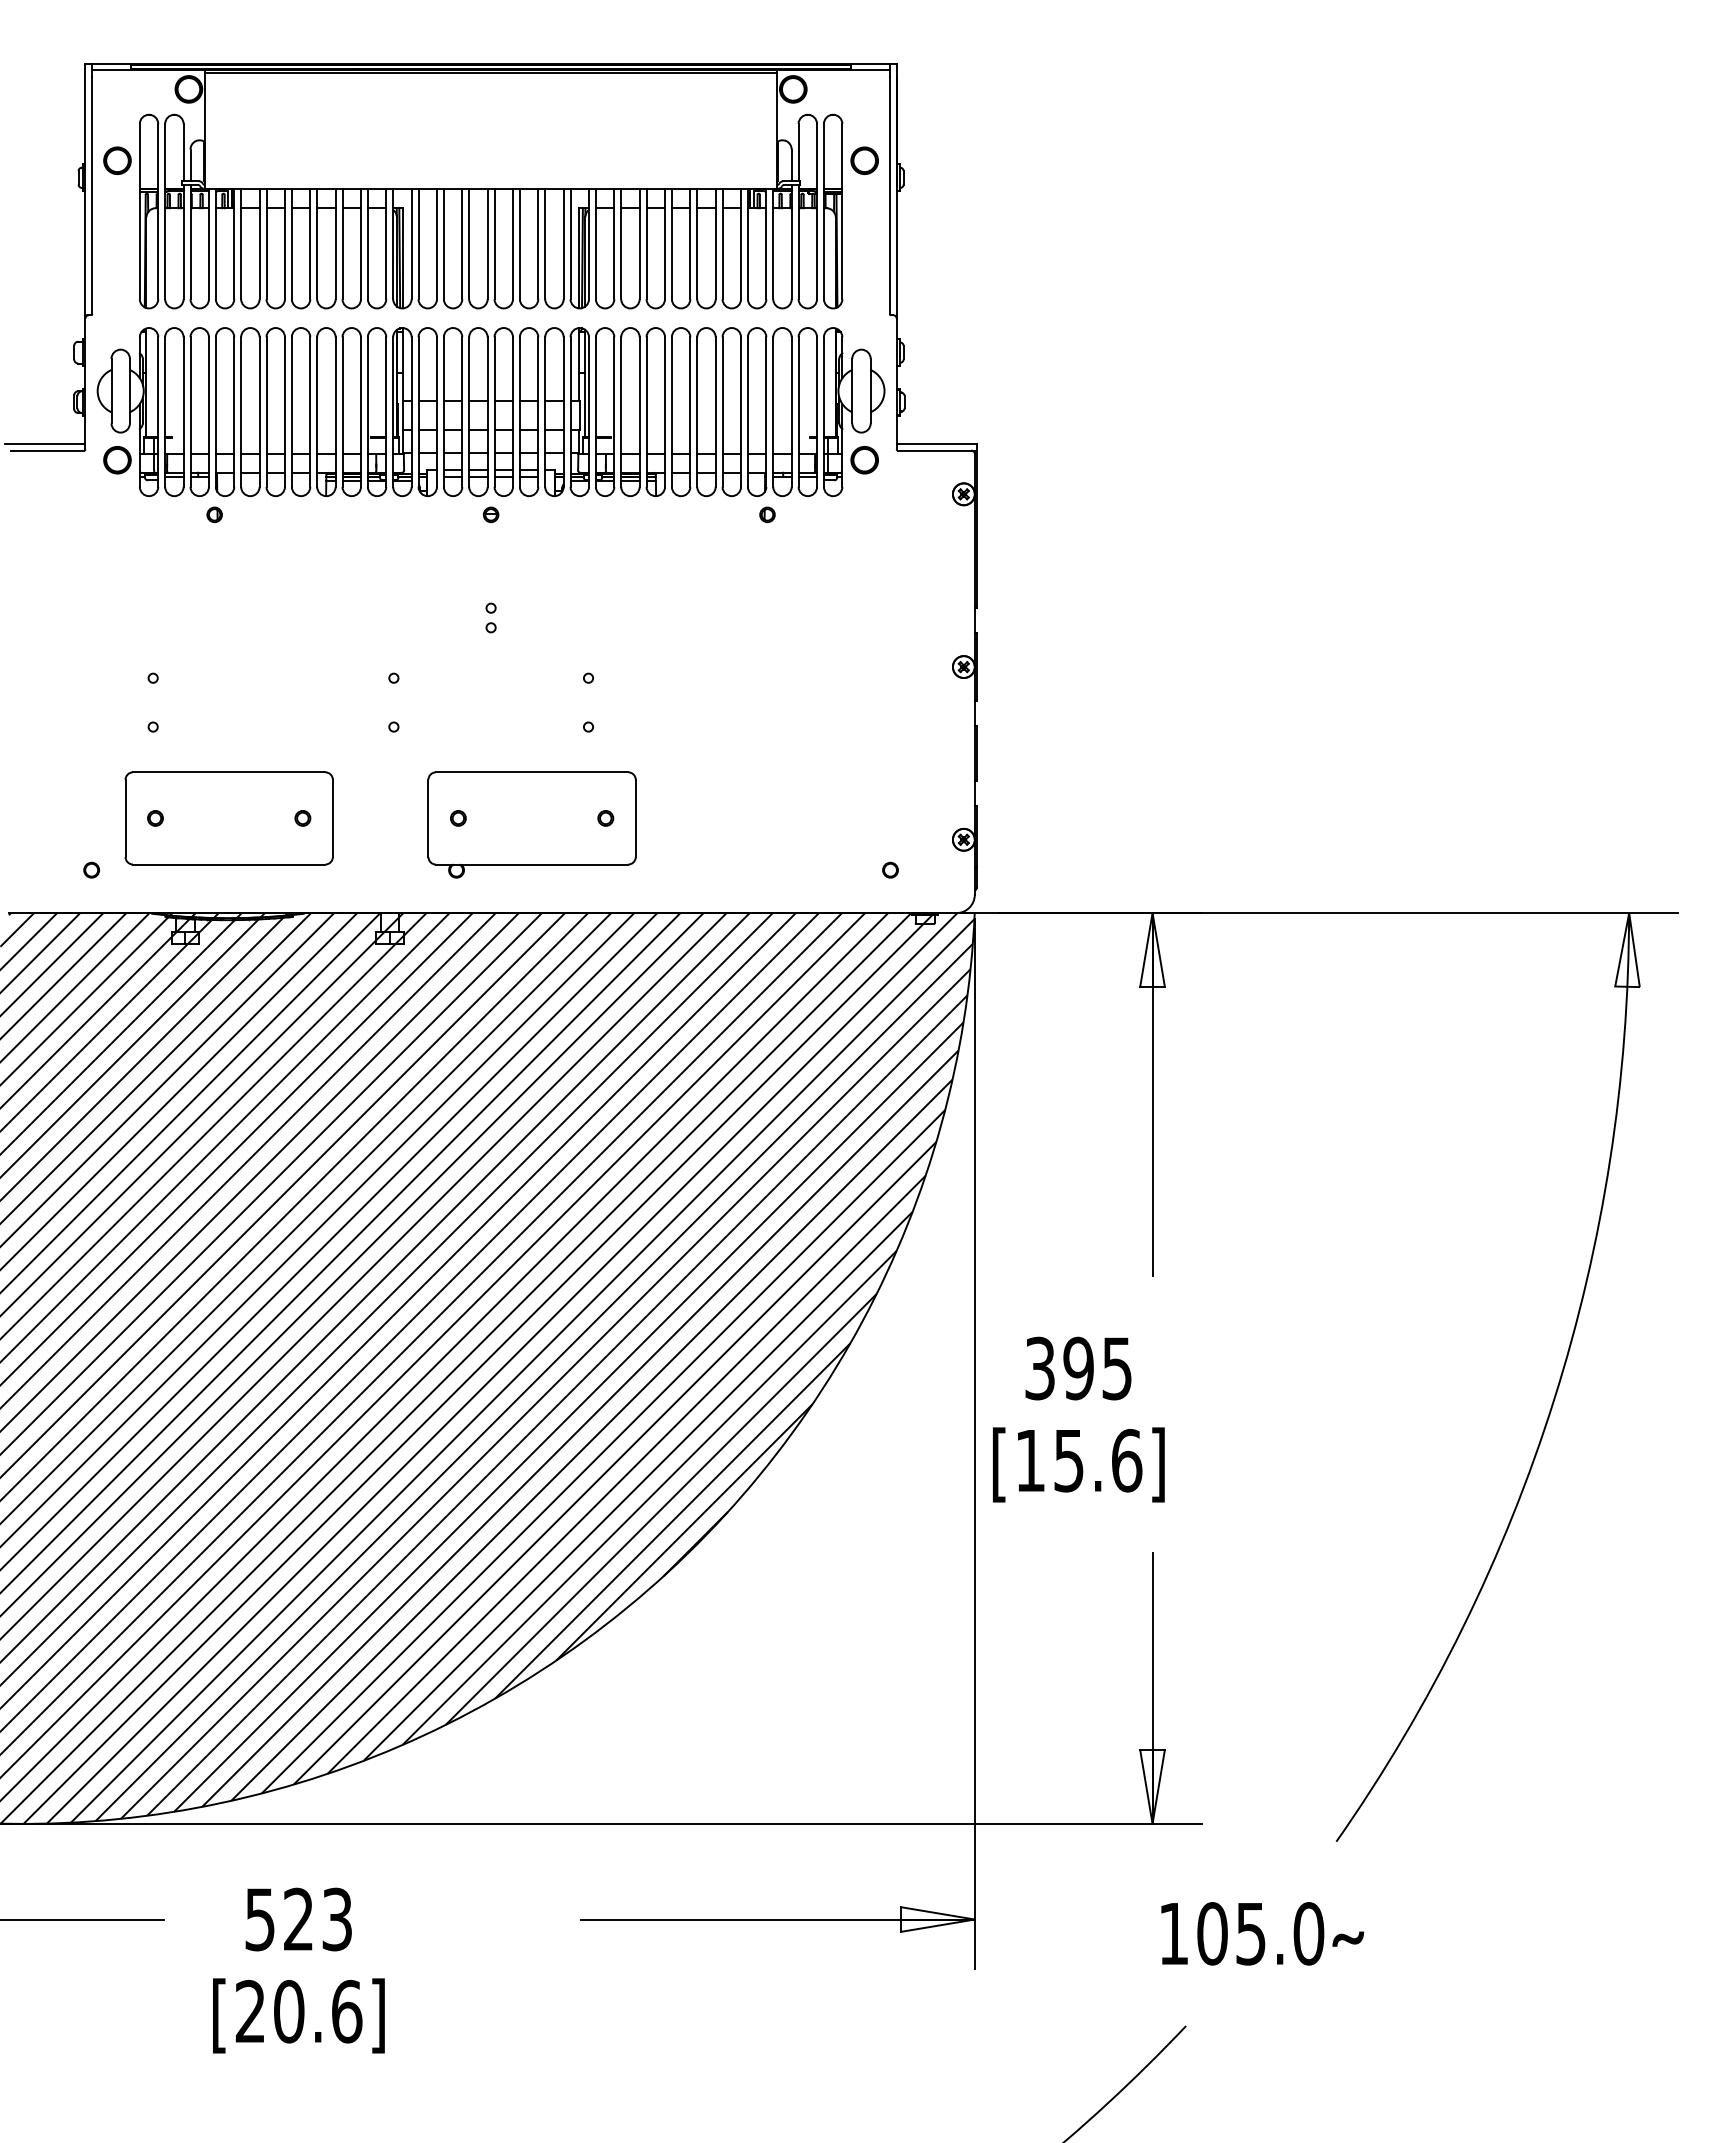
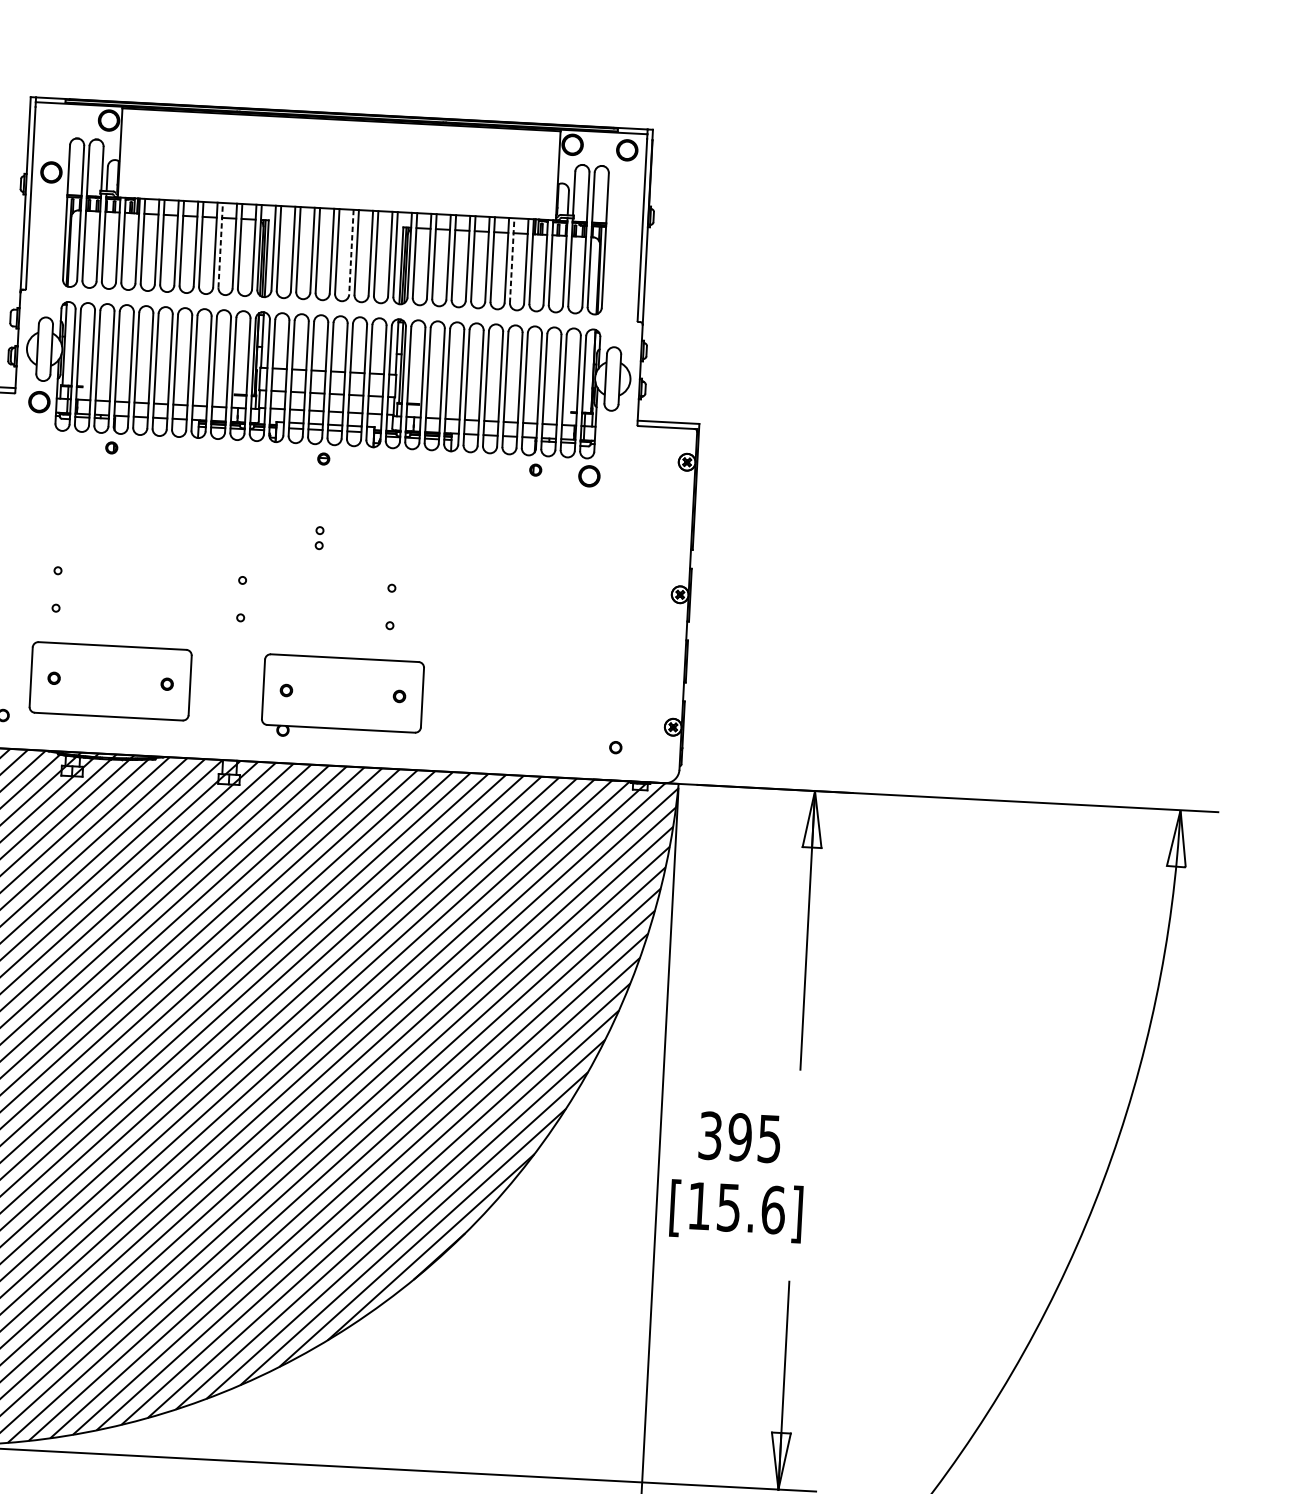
part: (864, 160) -> (627, 150), moved
line: (342, 243) -> (220, 244), solid -> dashed
line: (722, 243) -> (512, 260), solid -> dashed
line: (512, 244) -> (351, 252), solid -> dashed
part: (864, 460) -> (589, 476), moved

